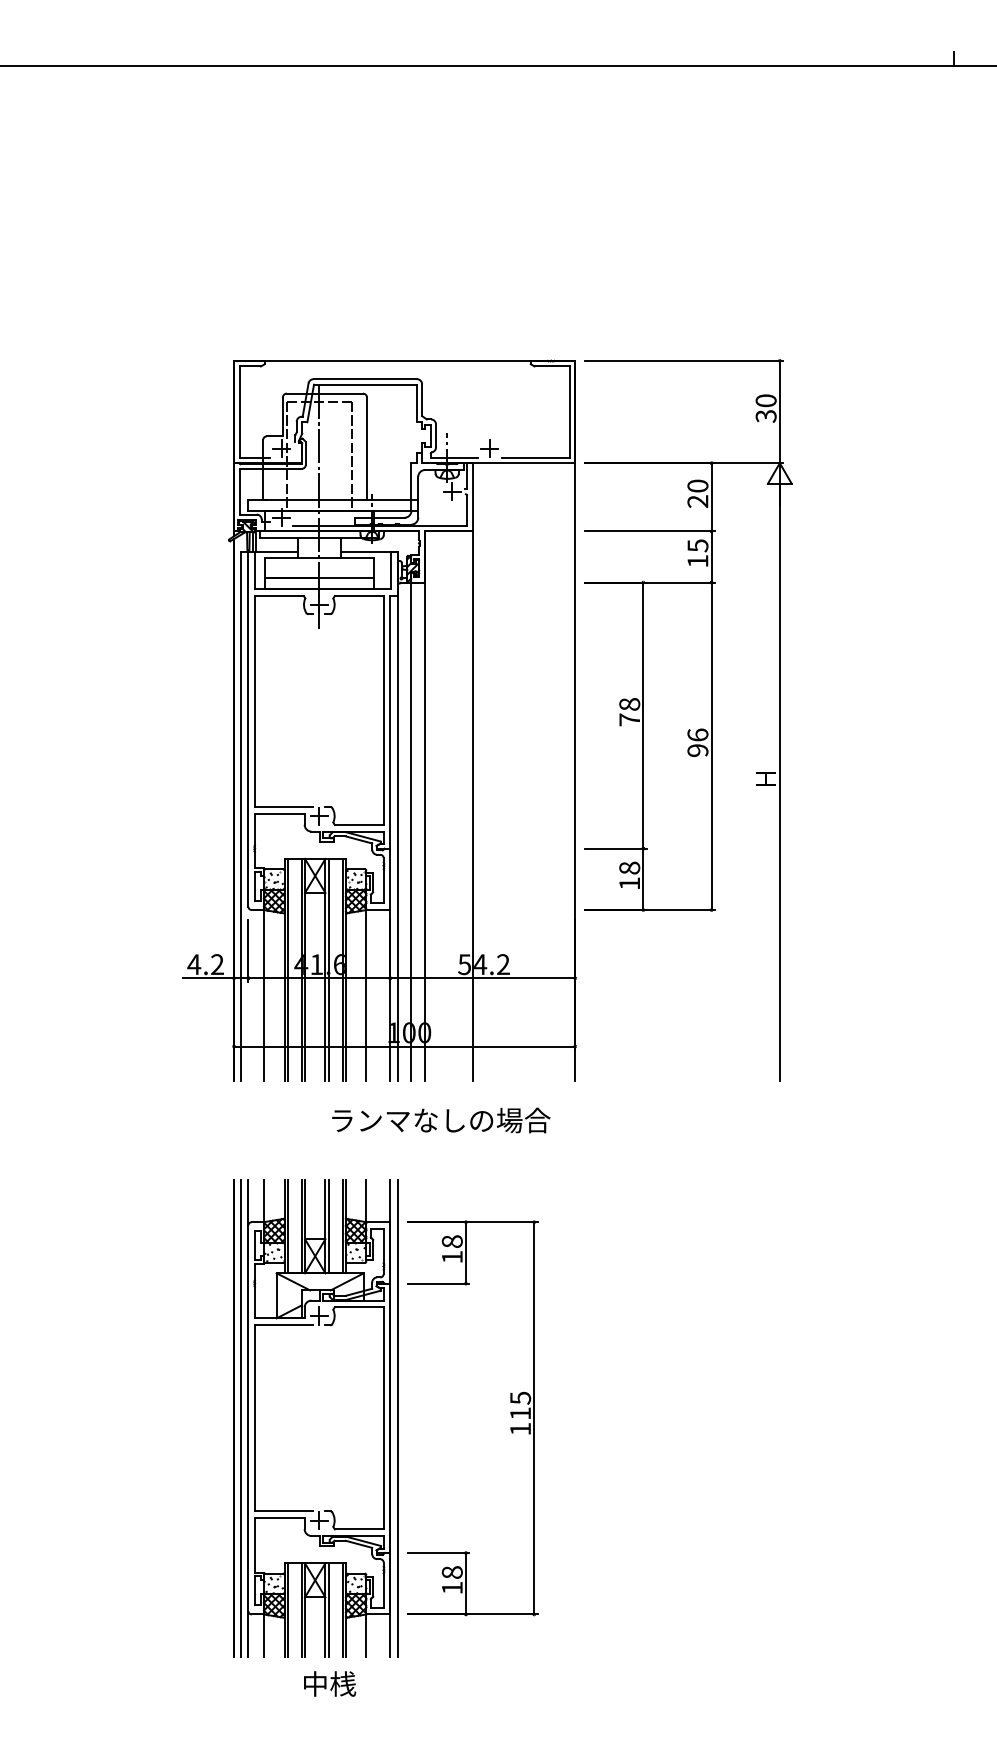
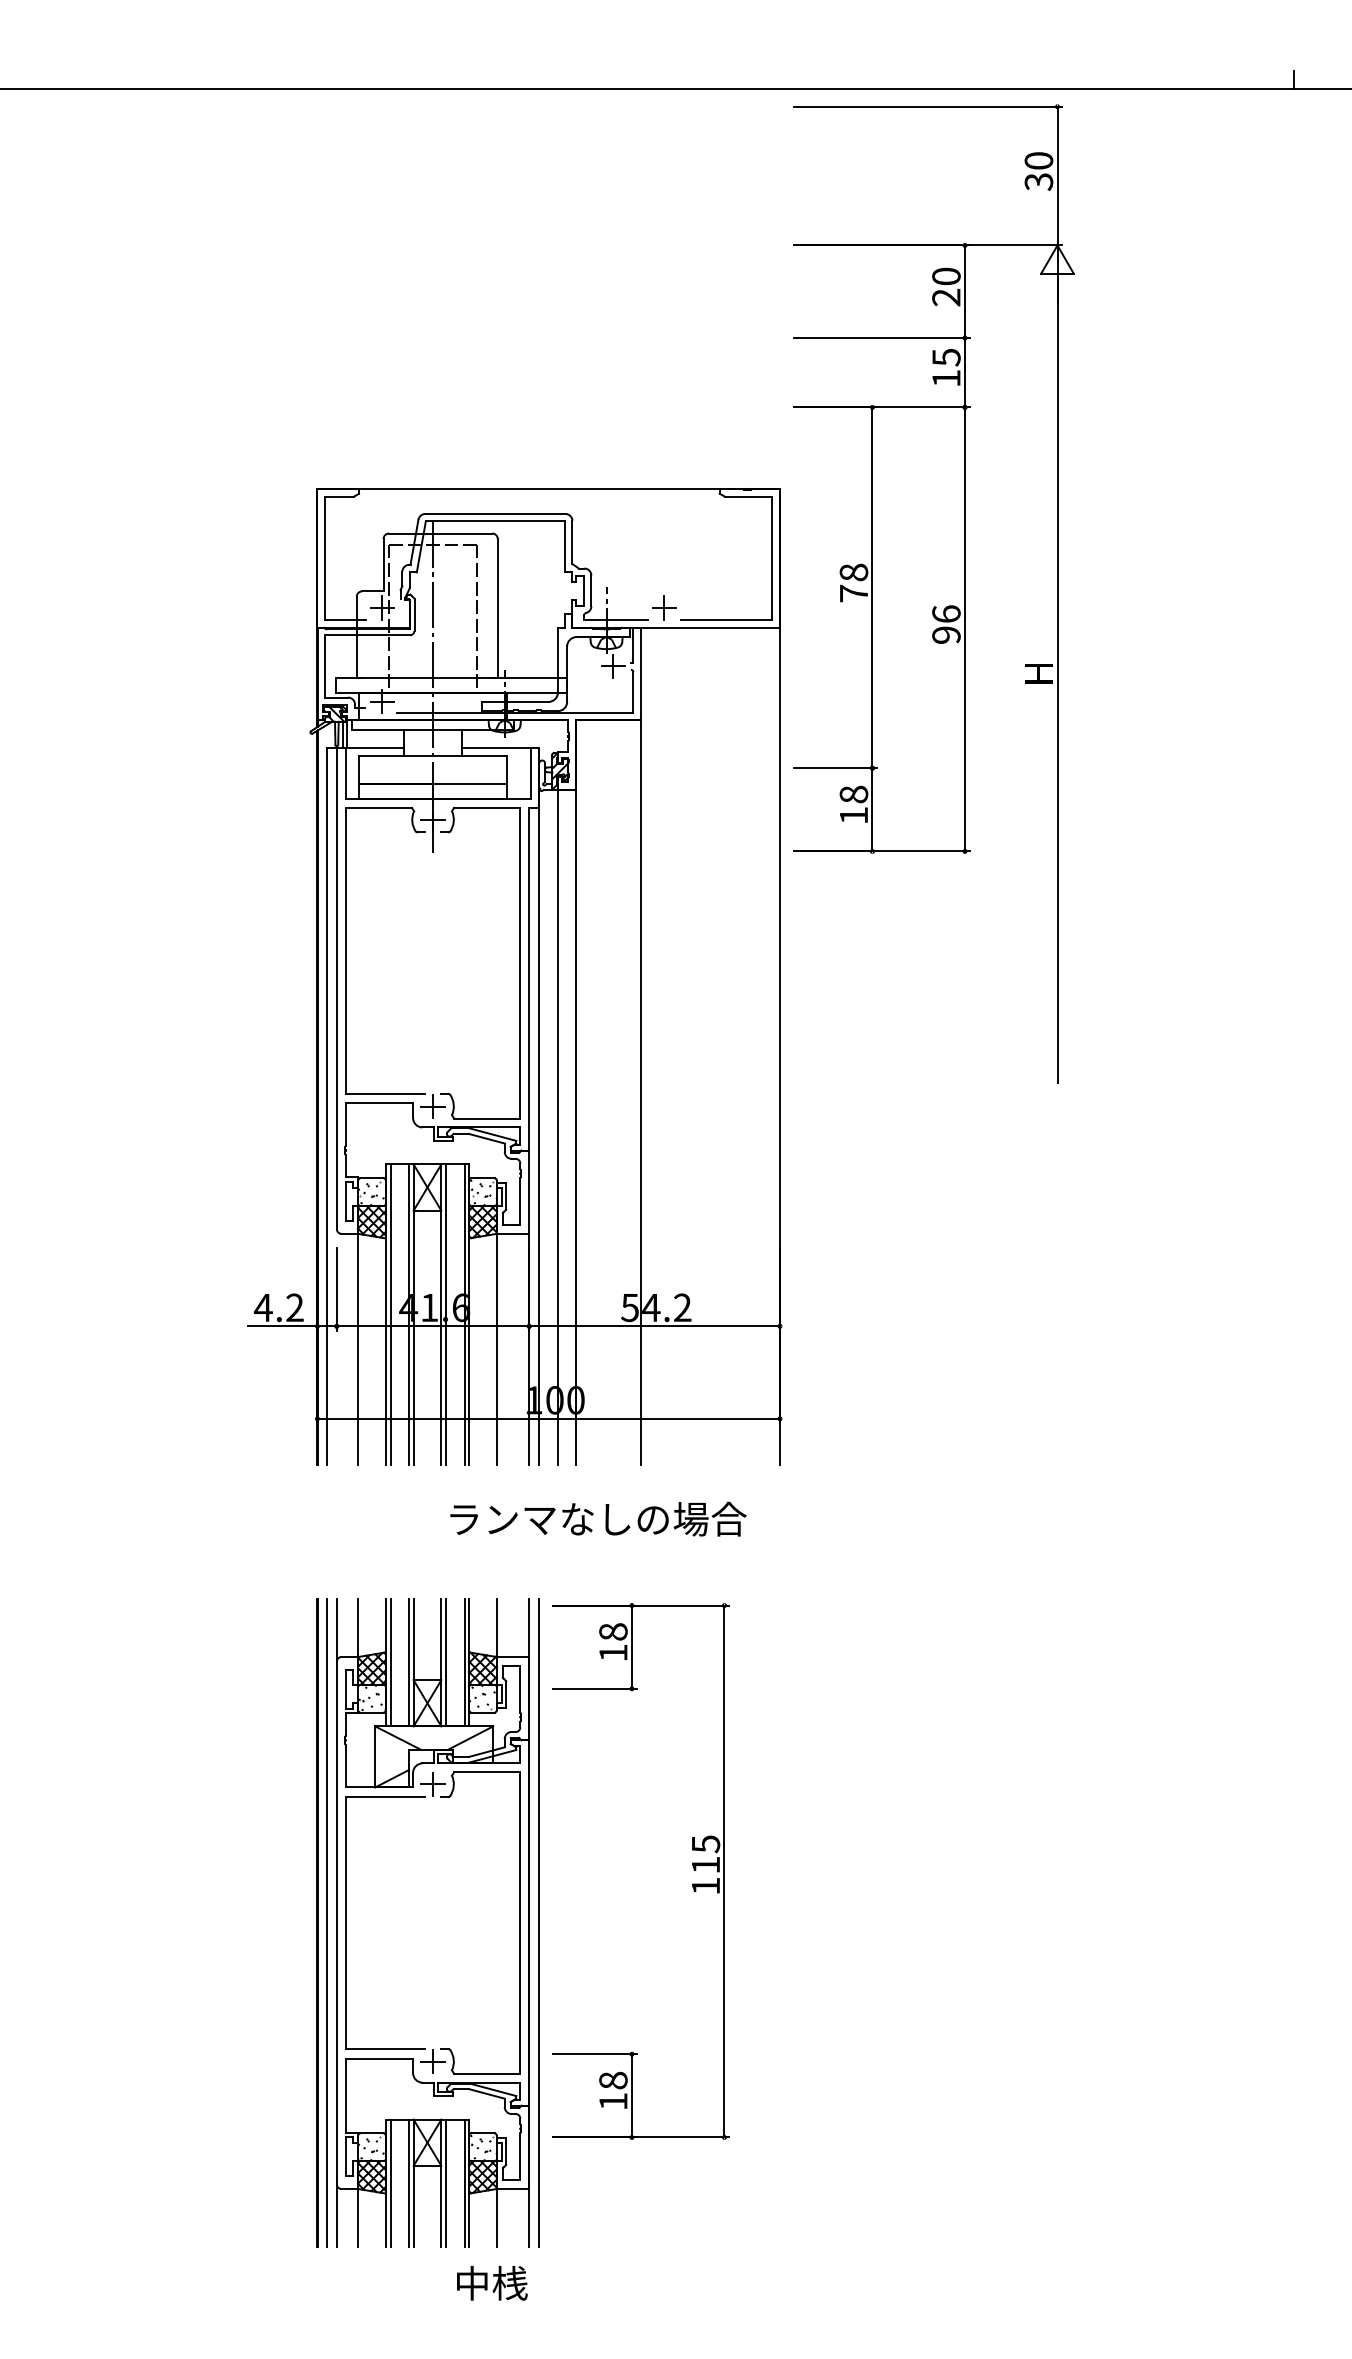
part: (688, 720) -> (933, 594), moved
part: (510, 1414) -> (692, 1866), moved
text: (330, 1683) -> (492, 2282), moved

